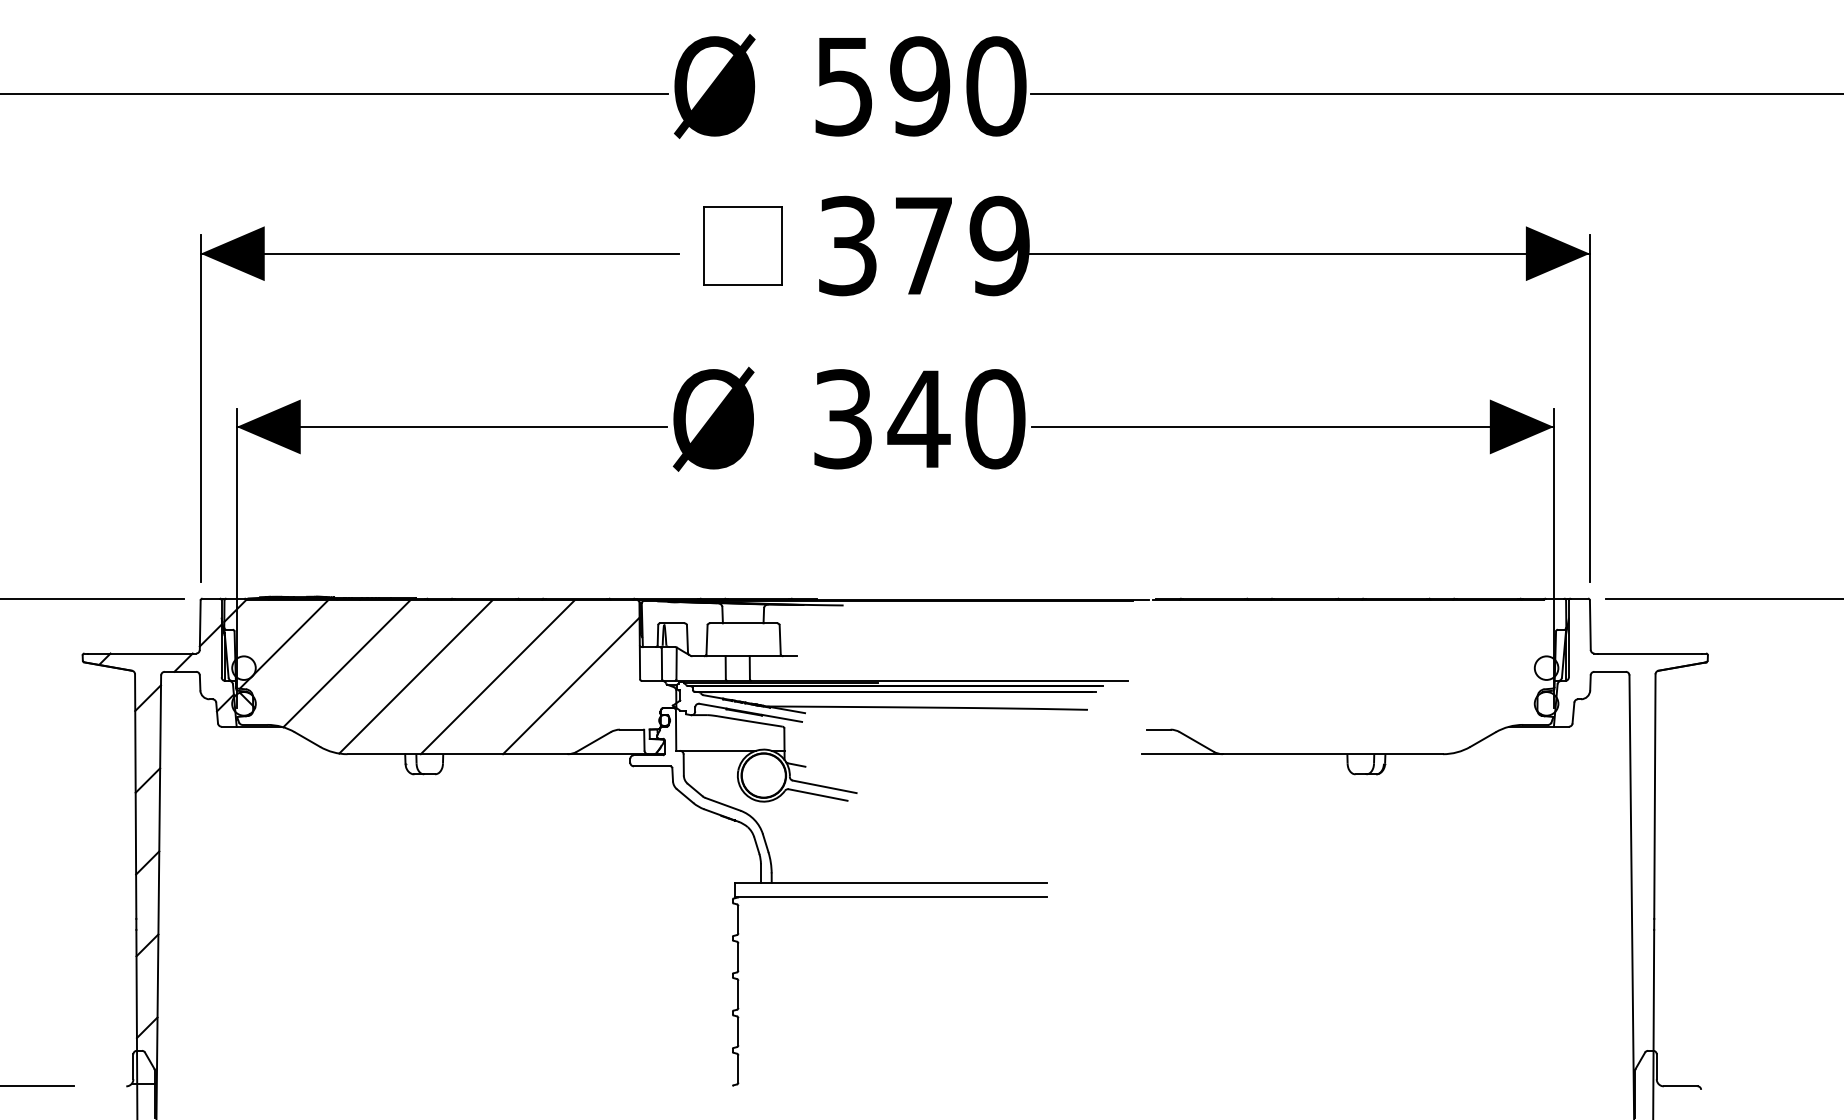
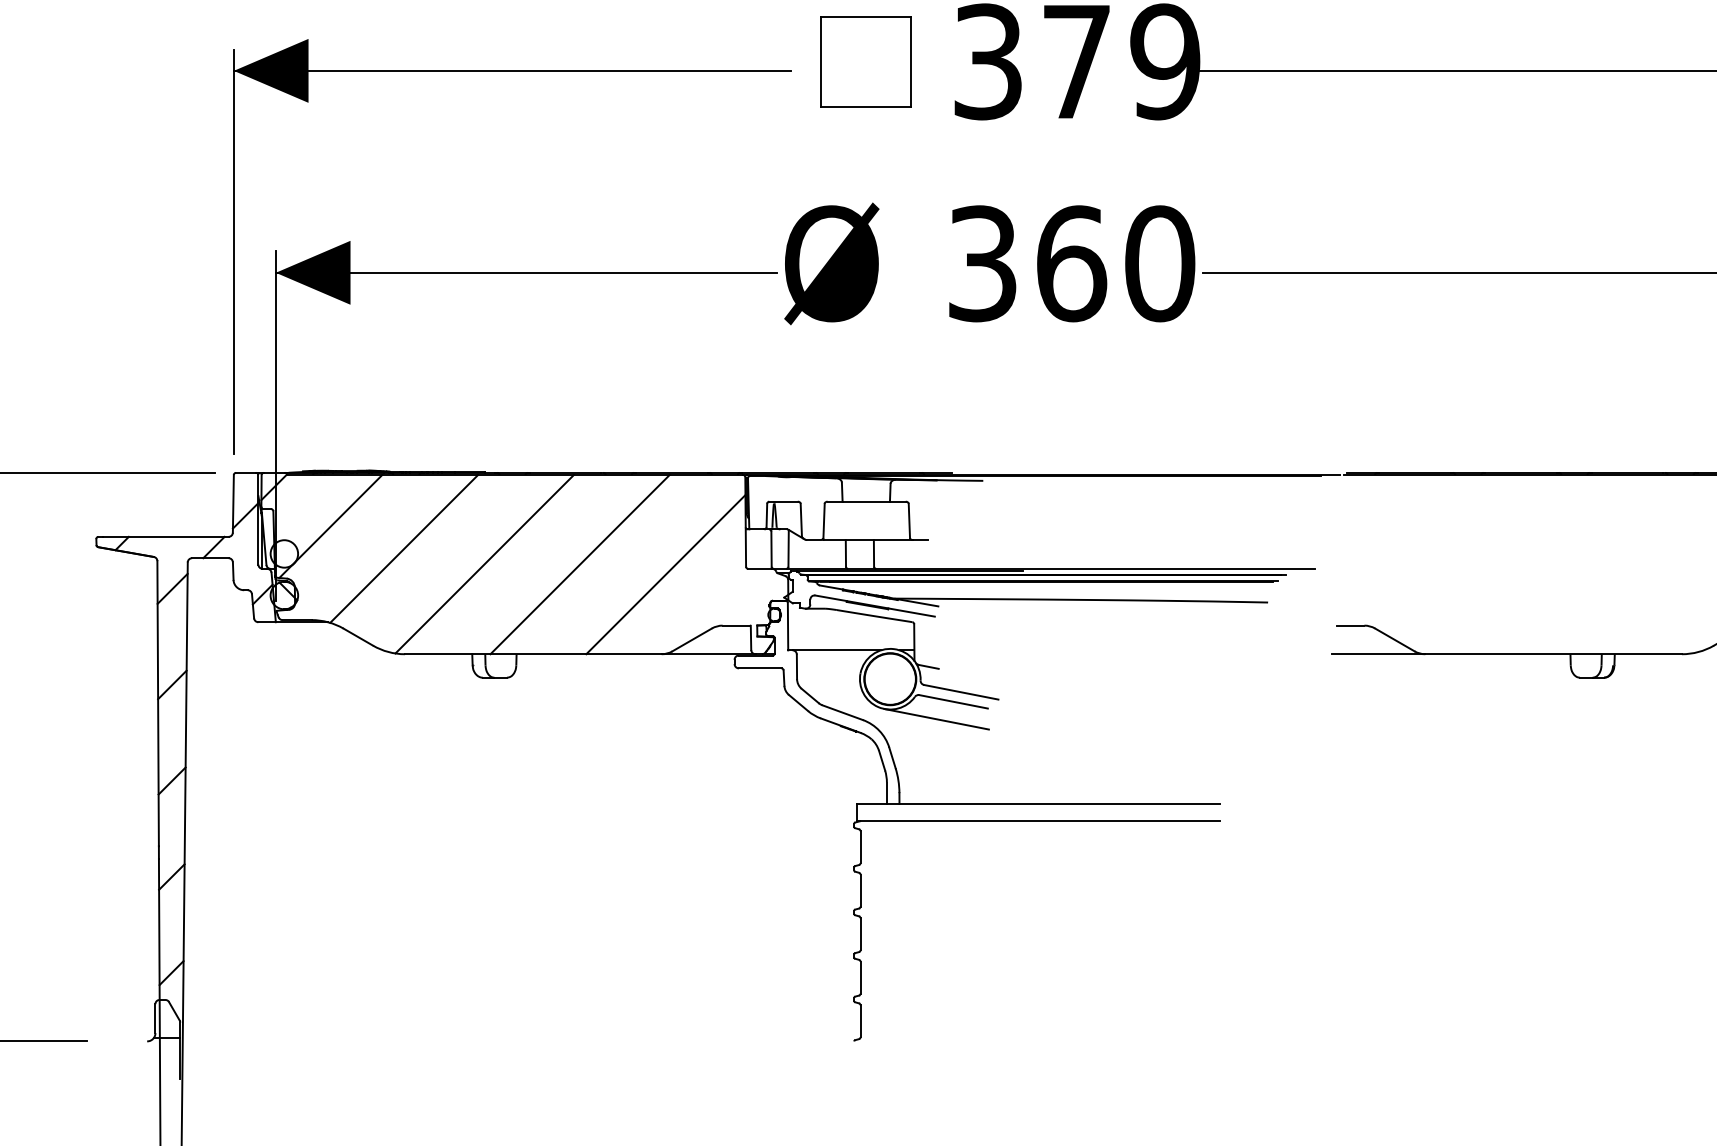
text: (918, 419) -> (1070, 264), 340 -> 360
line: (803, 809) -> (936, 718), added

